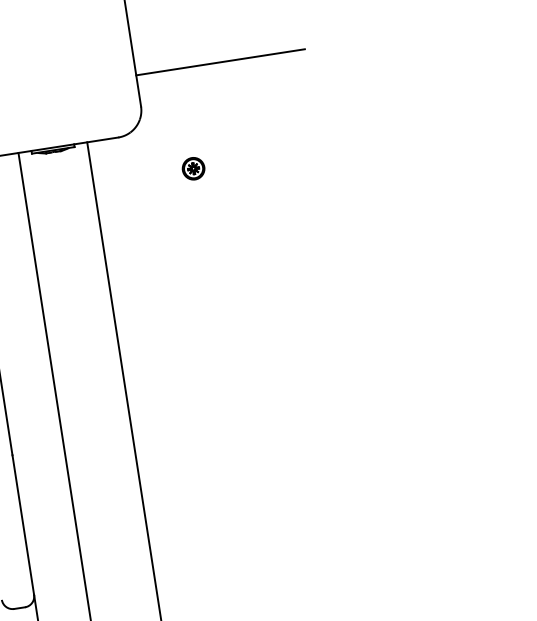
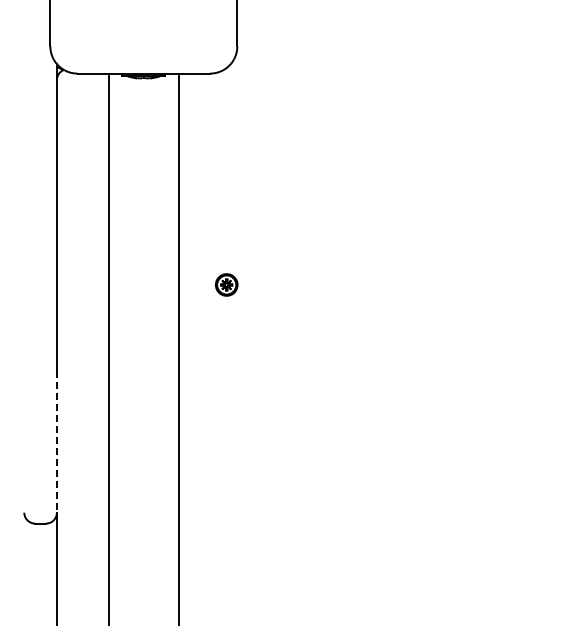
line: (220, 61) -> (322, 14), removed
part: (193, 168) -> (226, 284), moved
line: (22, 525) -> (56, 442), solid -> dashed

